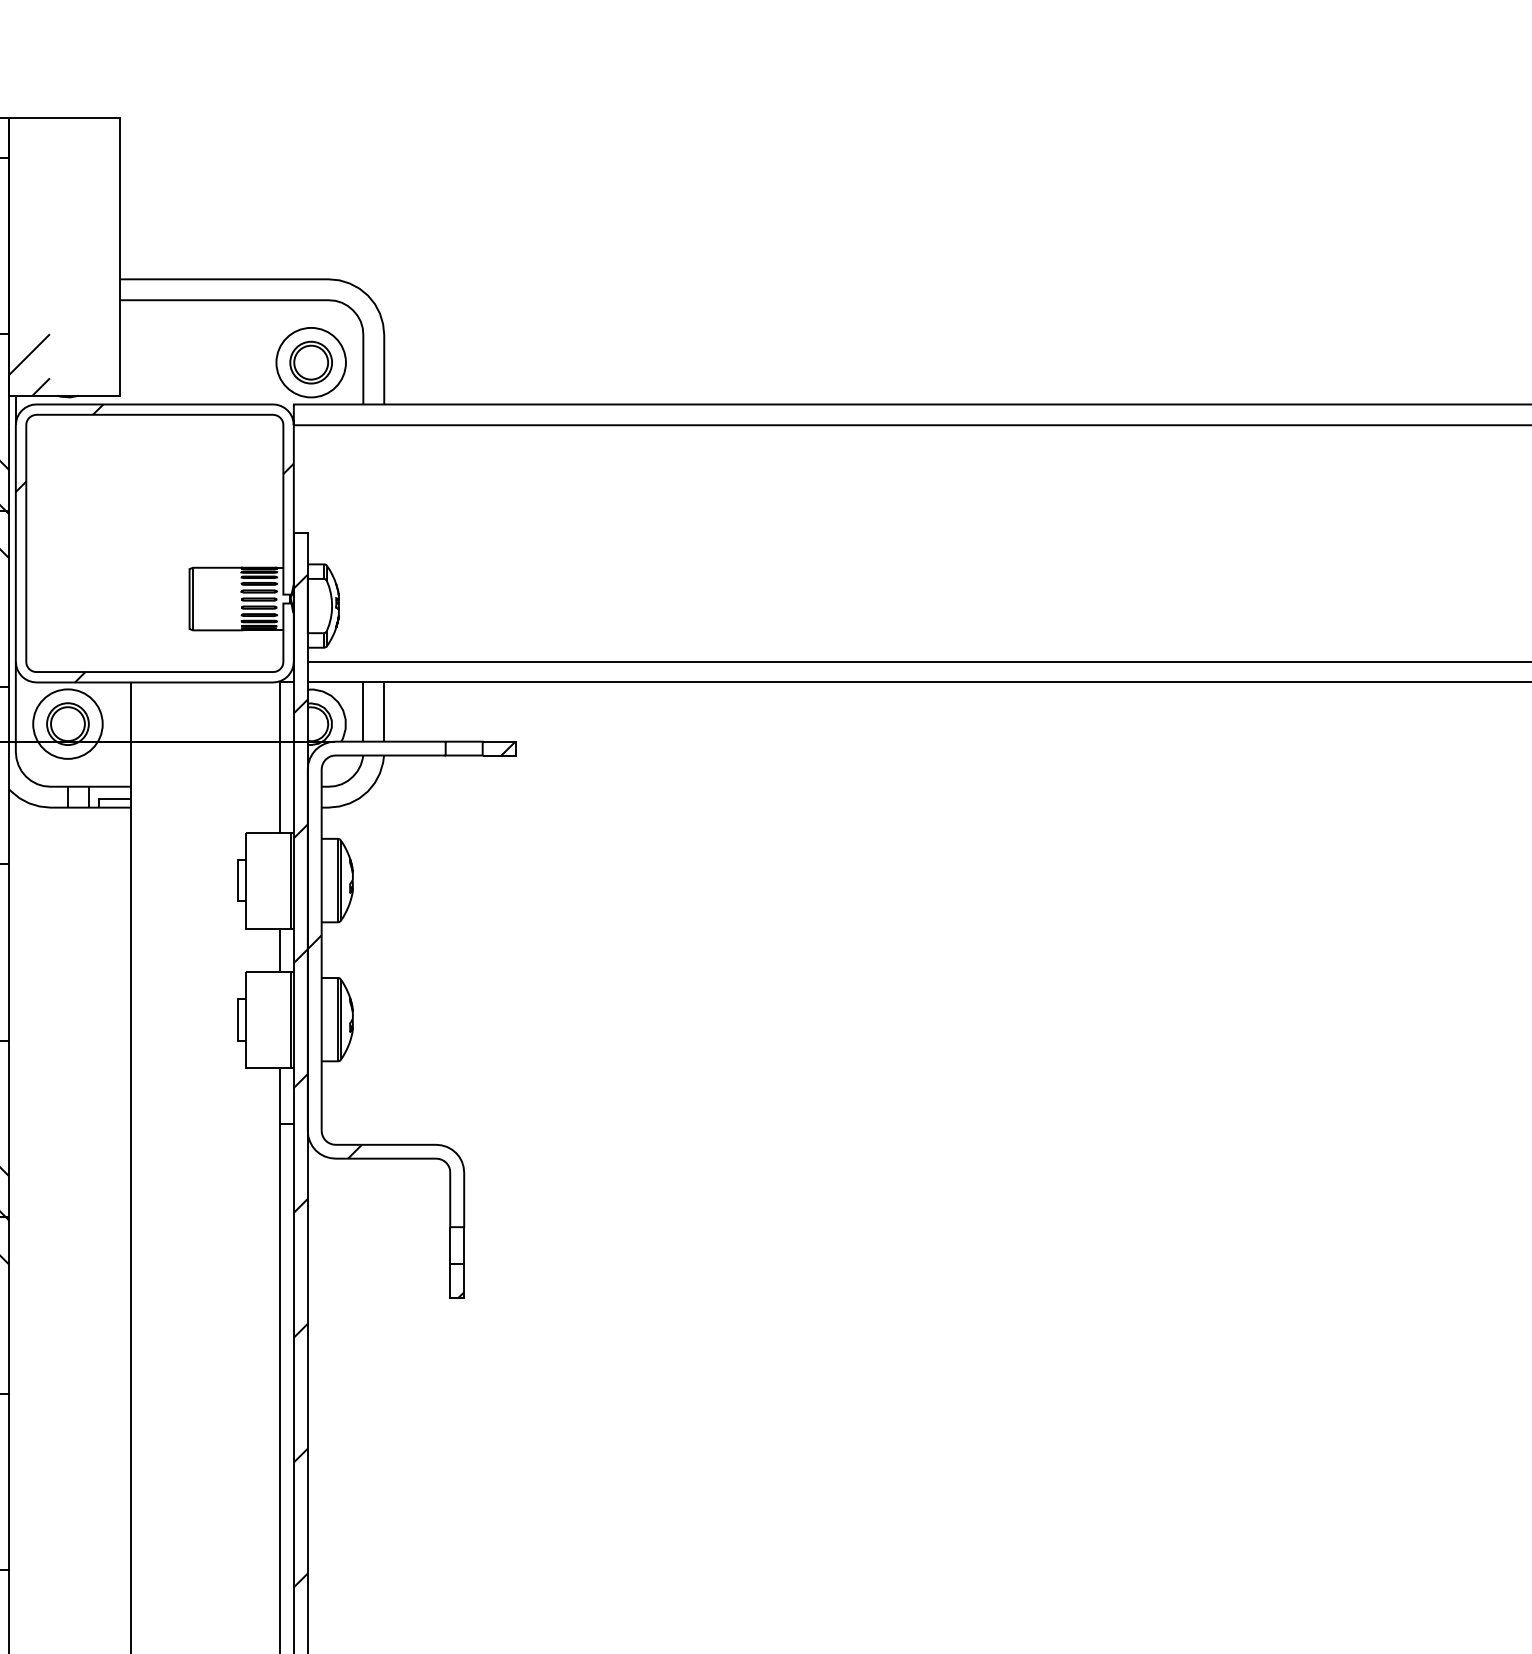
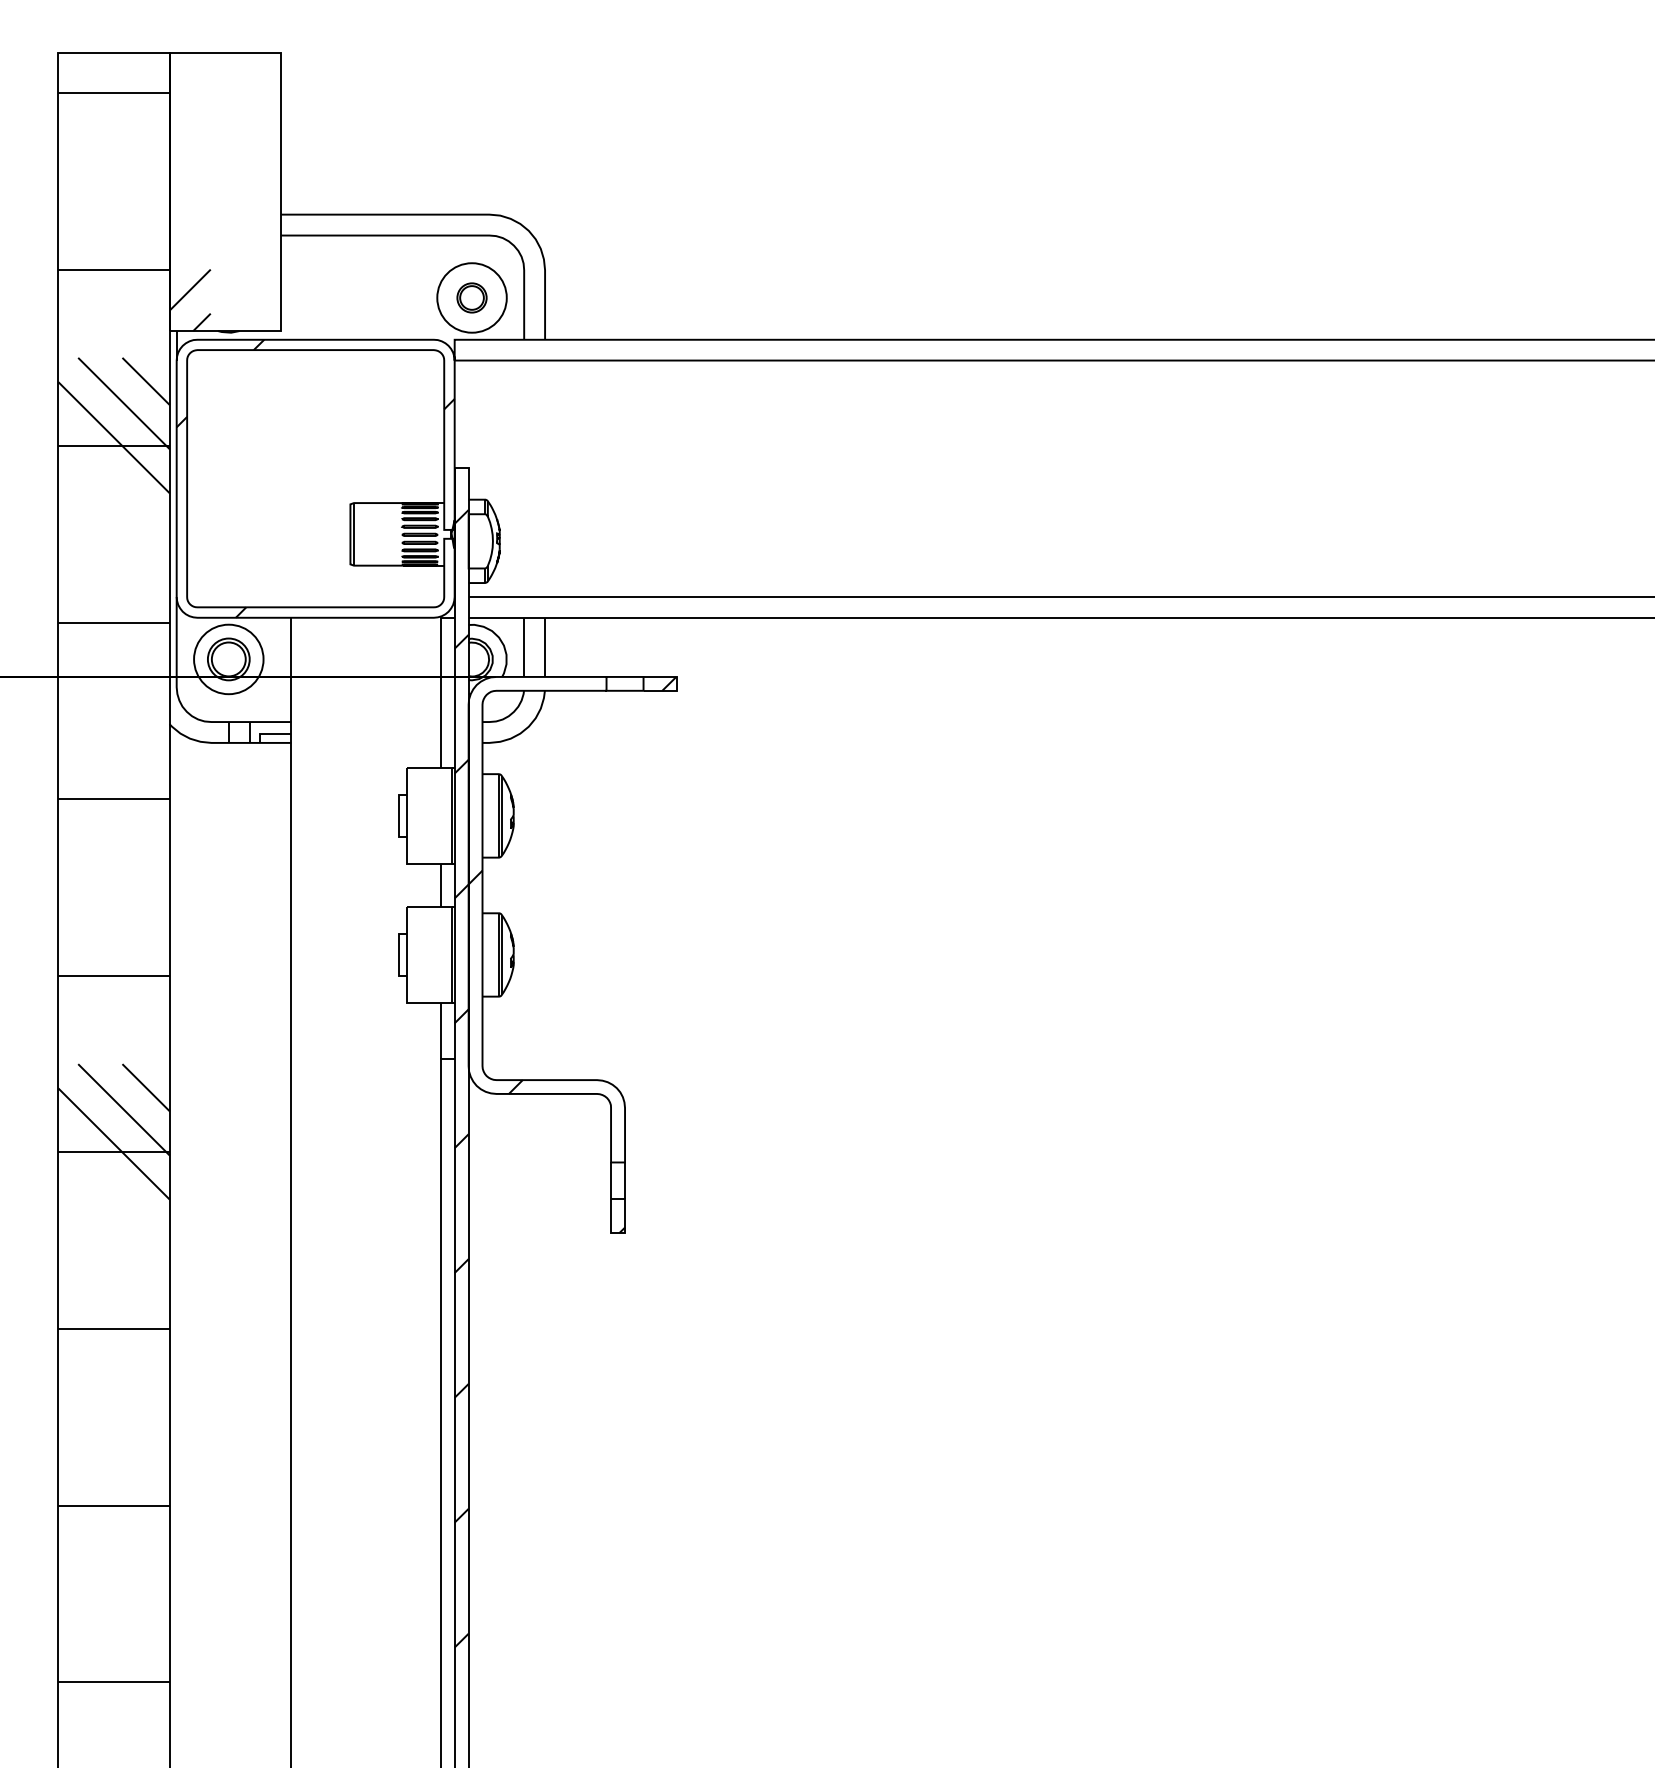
part: (310, 362) -> (471, 297), size x0.7

